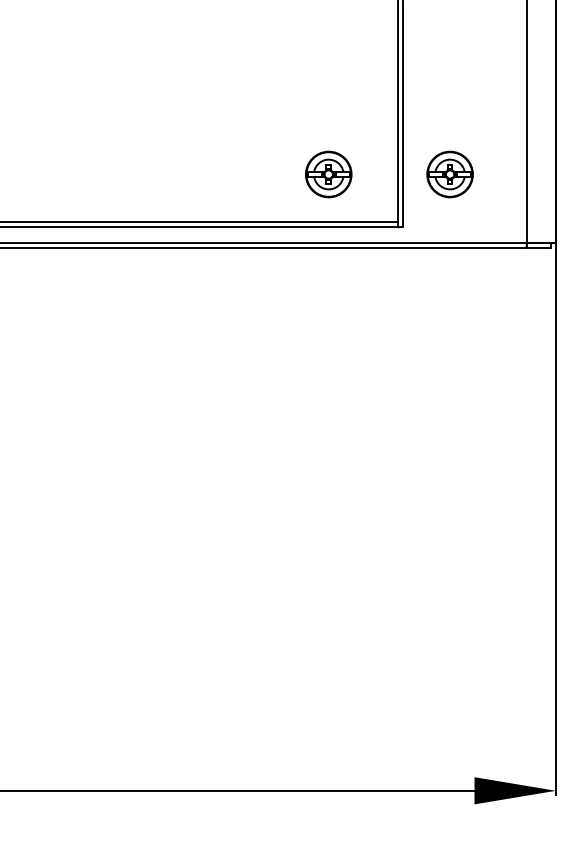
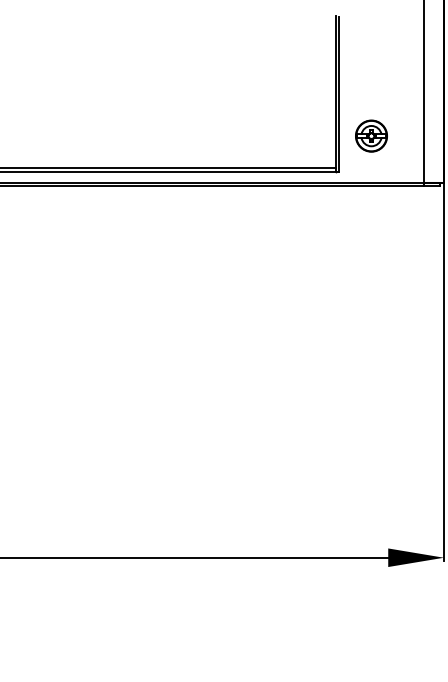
part: (328, 173) -> (288, 135), removed

